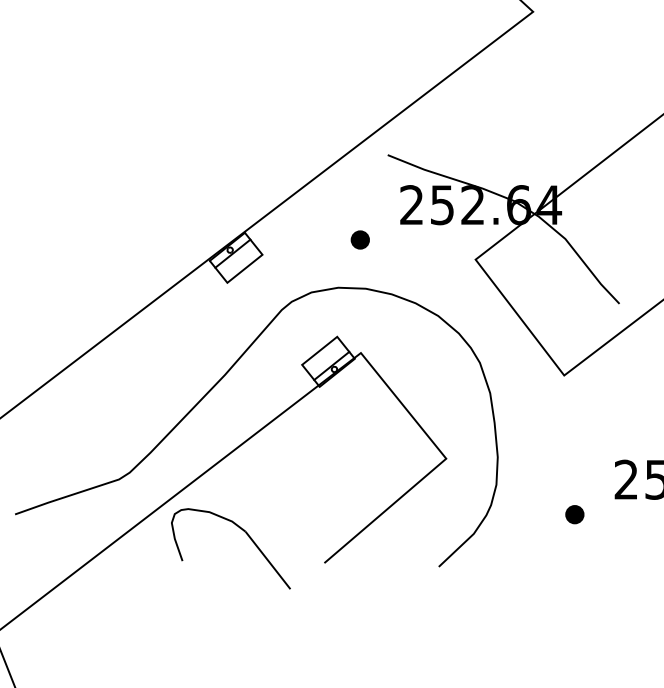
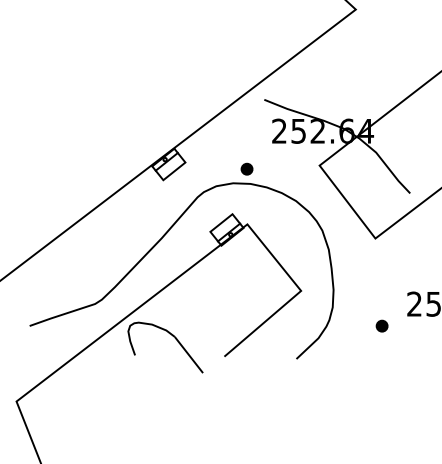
part: (359, 238) -> (246, 168), moved

